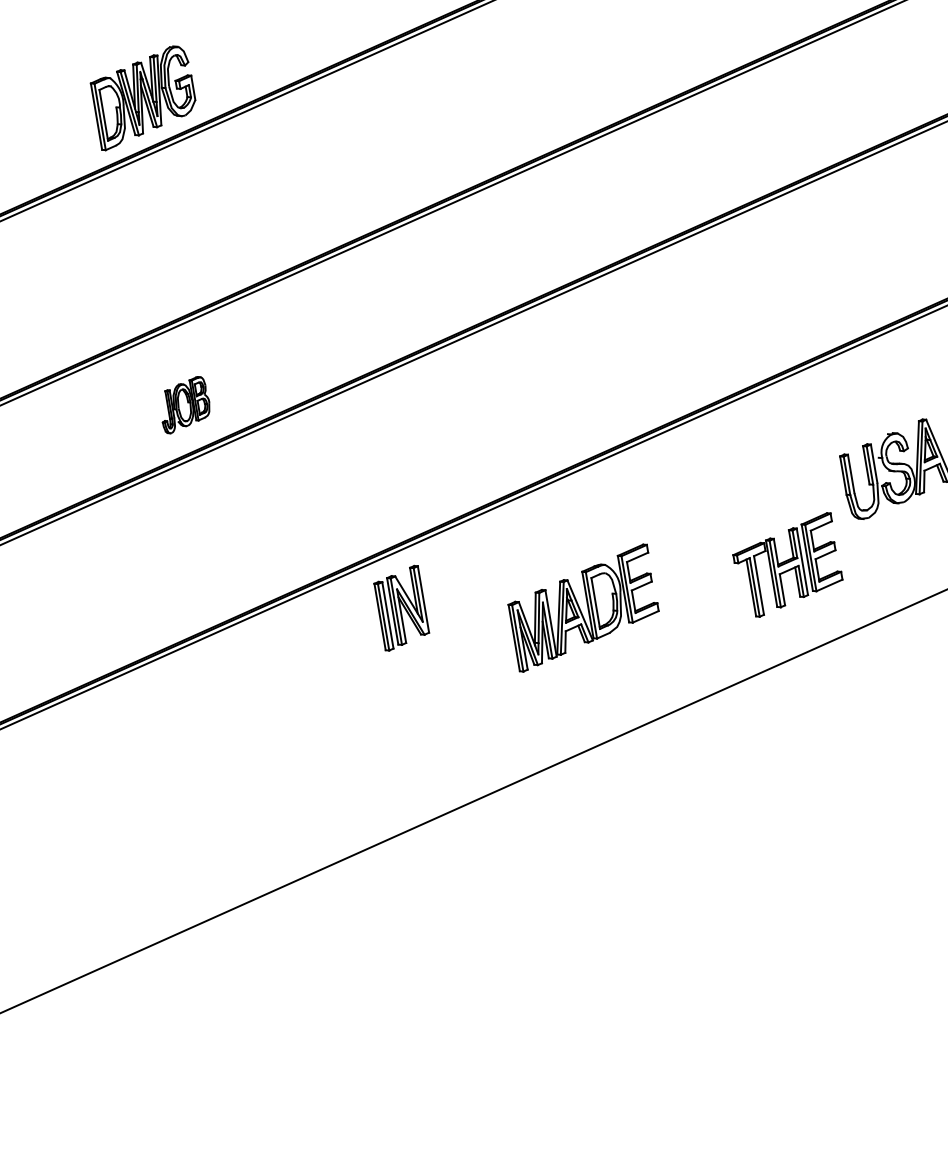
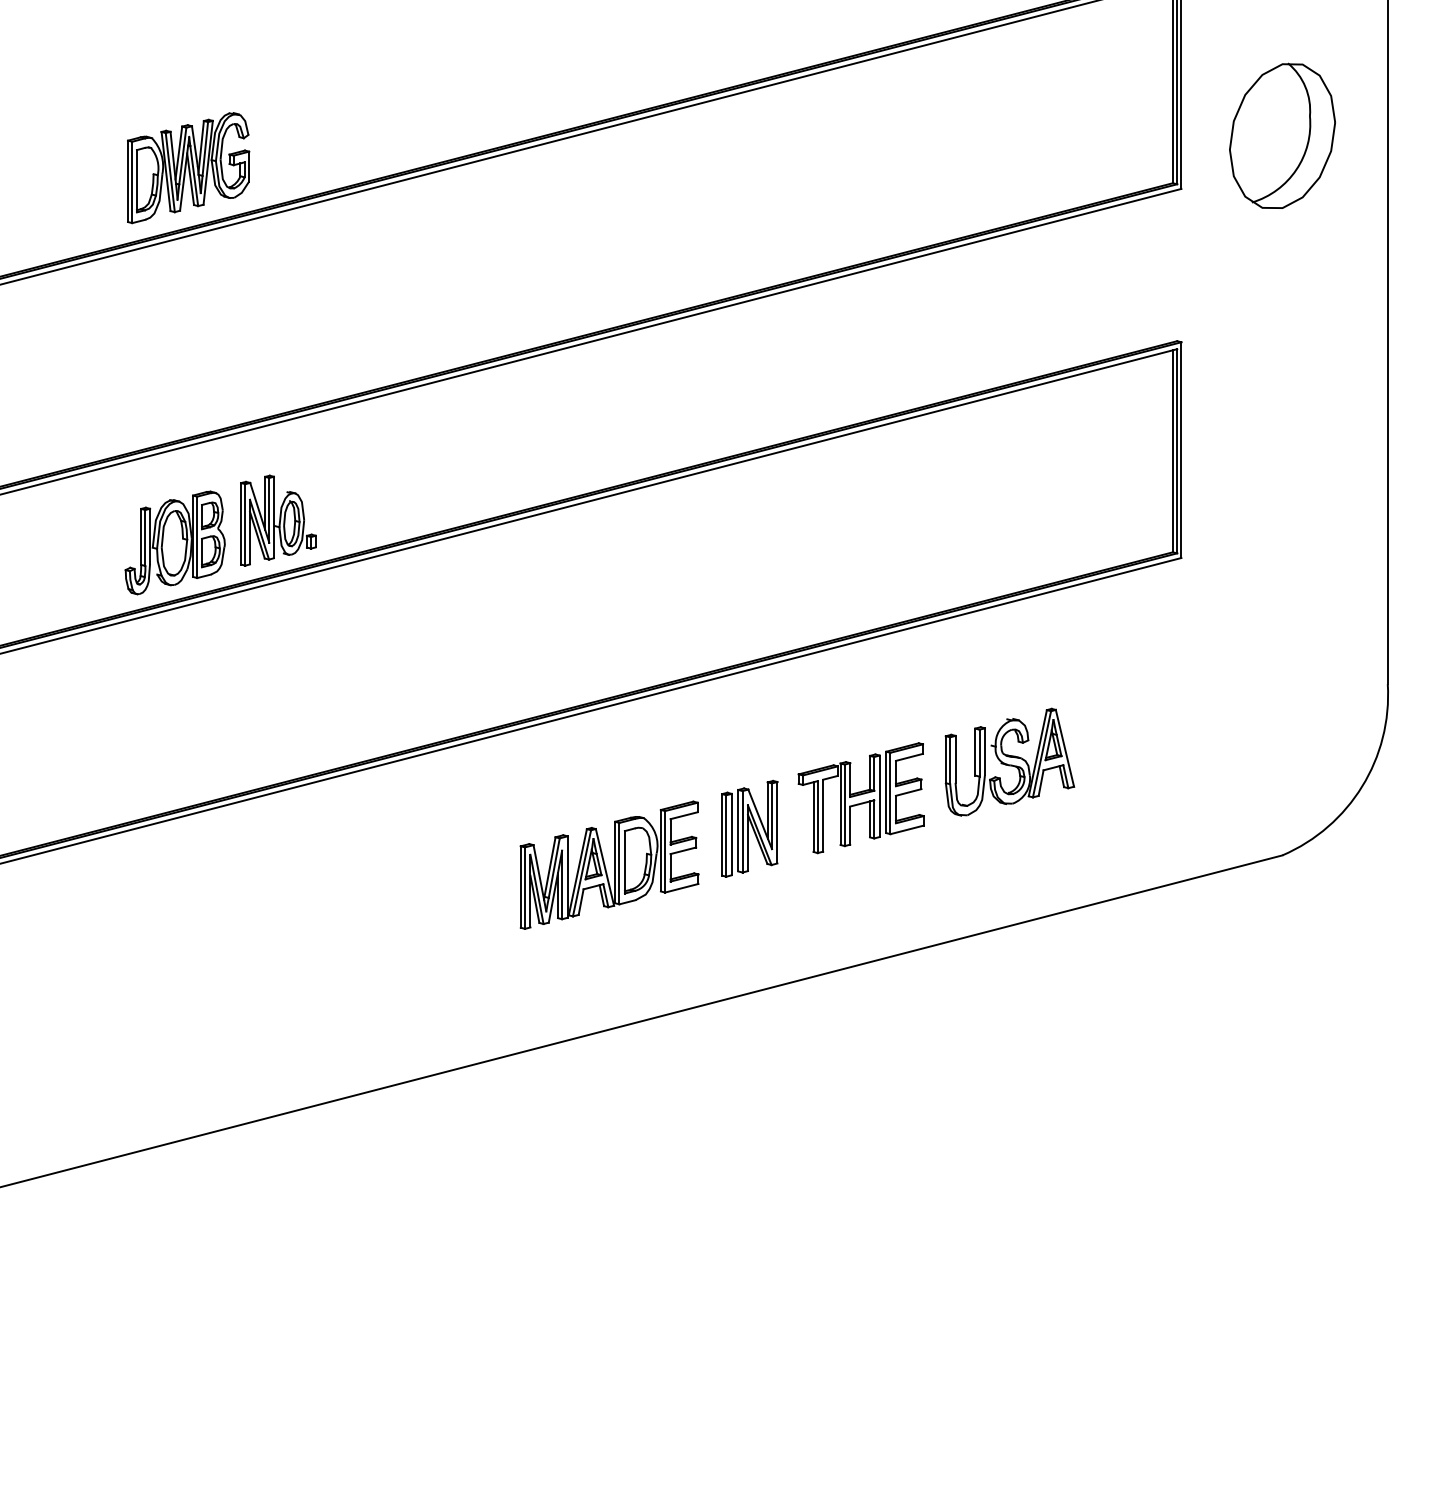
part: (266, 372) -> (278, 520), added
part: (184, 404) -> (174, 542), size x1.67
part: (787, 566) -> (860, 798), moved
part: (401, 608) -> (749, 828), moved

